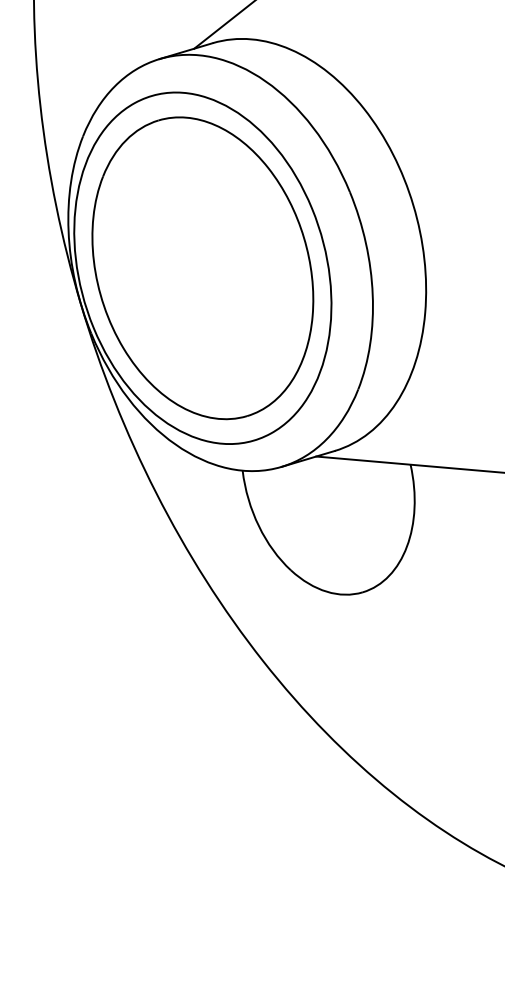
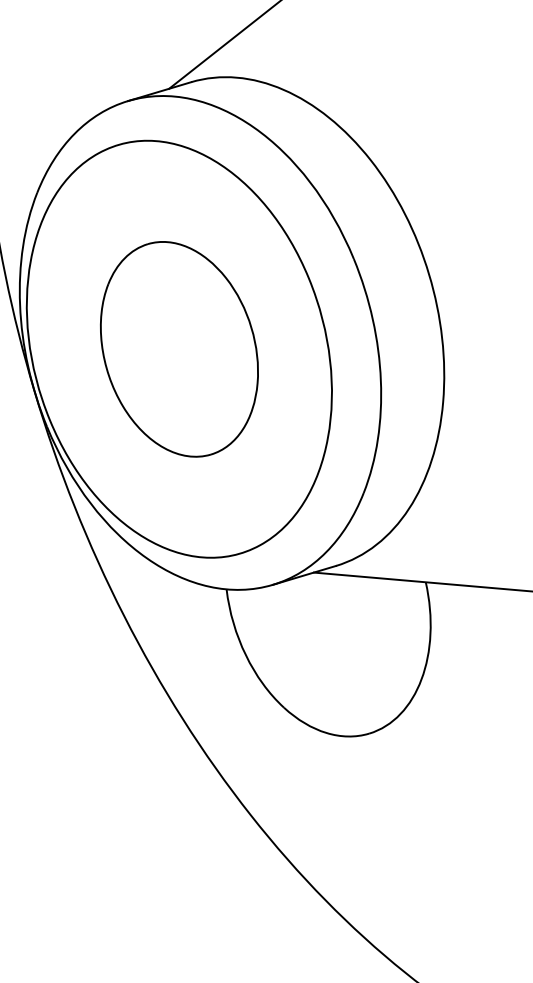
part: (202, 268) -> (178, 349), size x0.6

